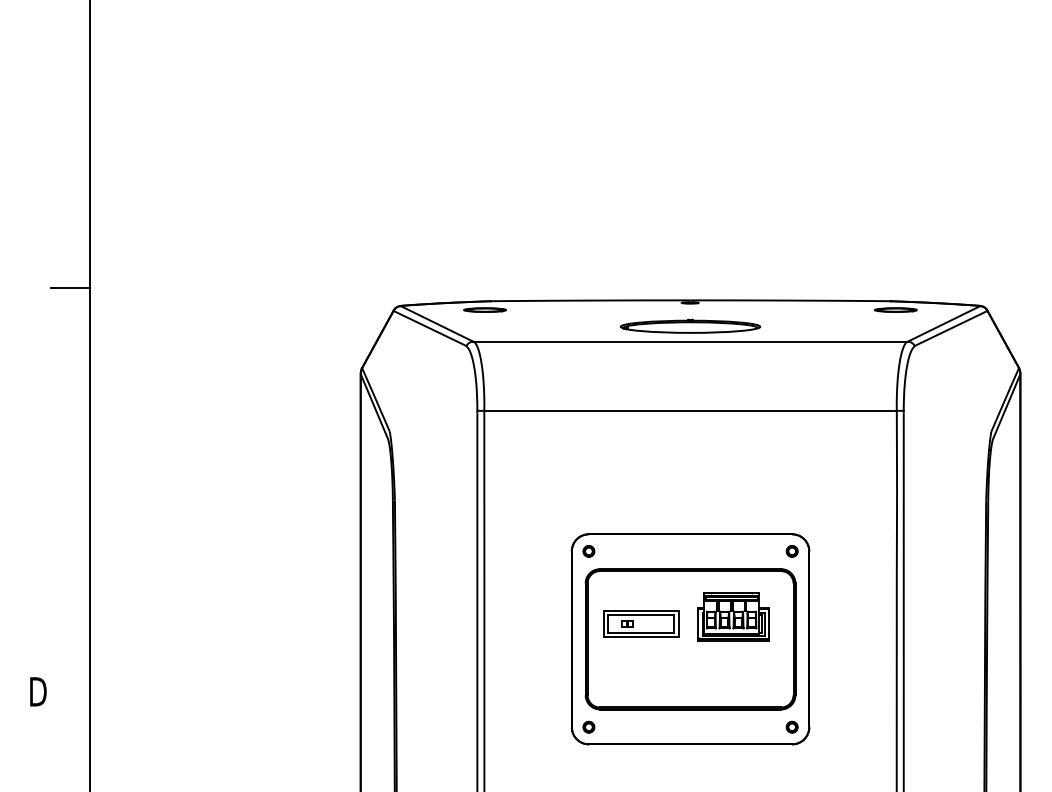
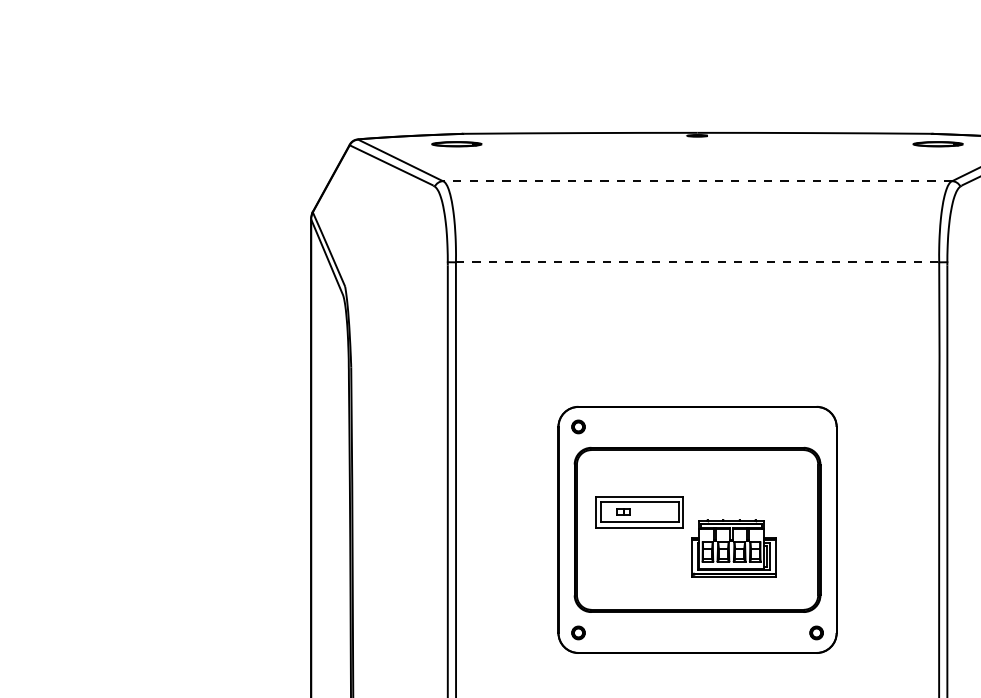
part: (690, 325) -> (697, 162), removed
line: (690, 341) -> (697, 181), solid -> dashed
line: (691, 410) -> (698, 261), solid -> dashed
part: (791, 551) -> (815, 427), removed
part: (733, 616) -> (733, 547), moved

